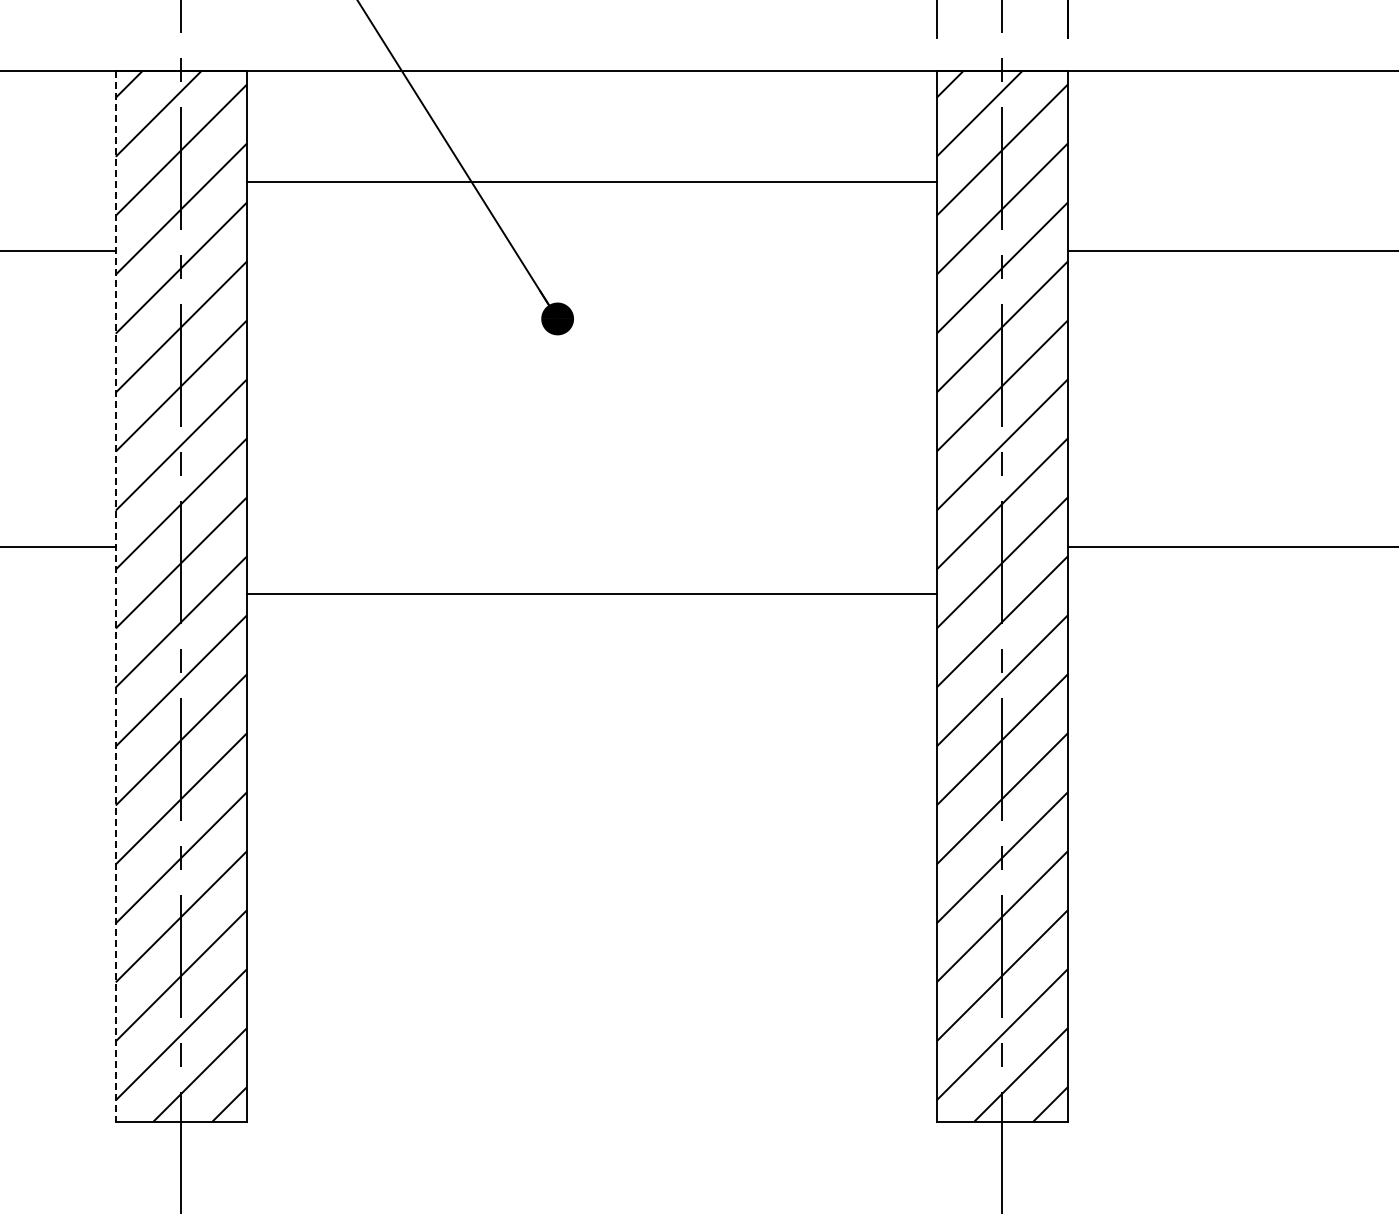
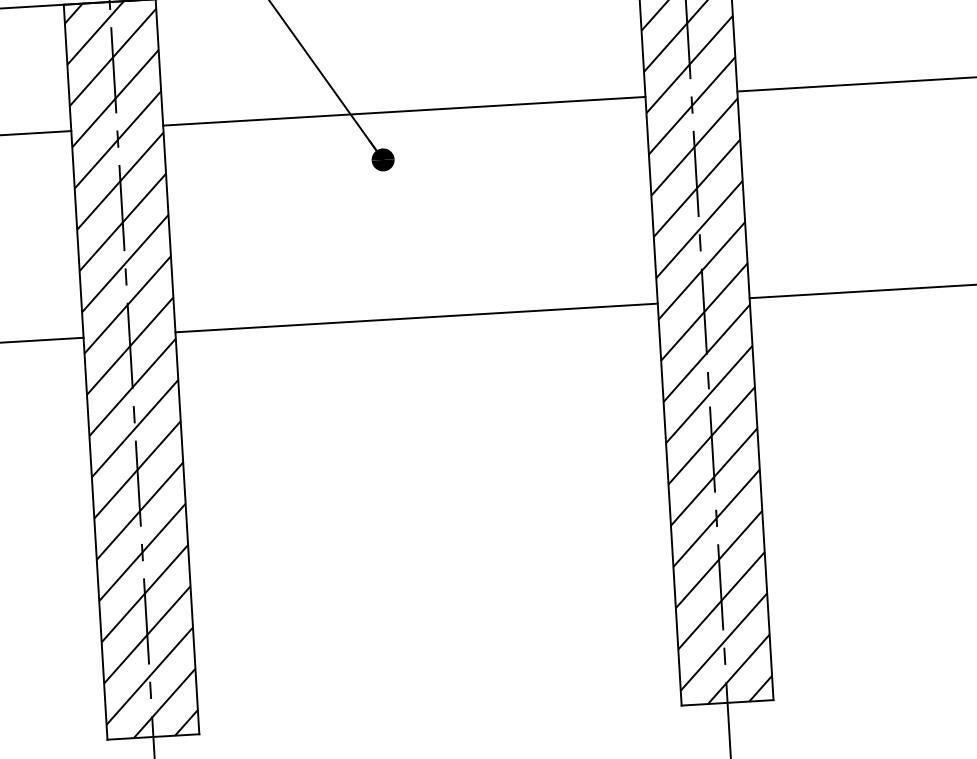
line: (591, 182) -> (404, 111), moved
line: (591, 593) -> (416, 317), moved
line: (115, 596) -> (85, 372), dashed -> solid

